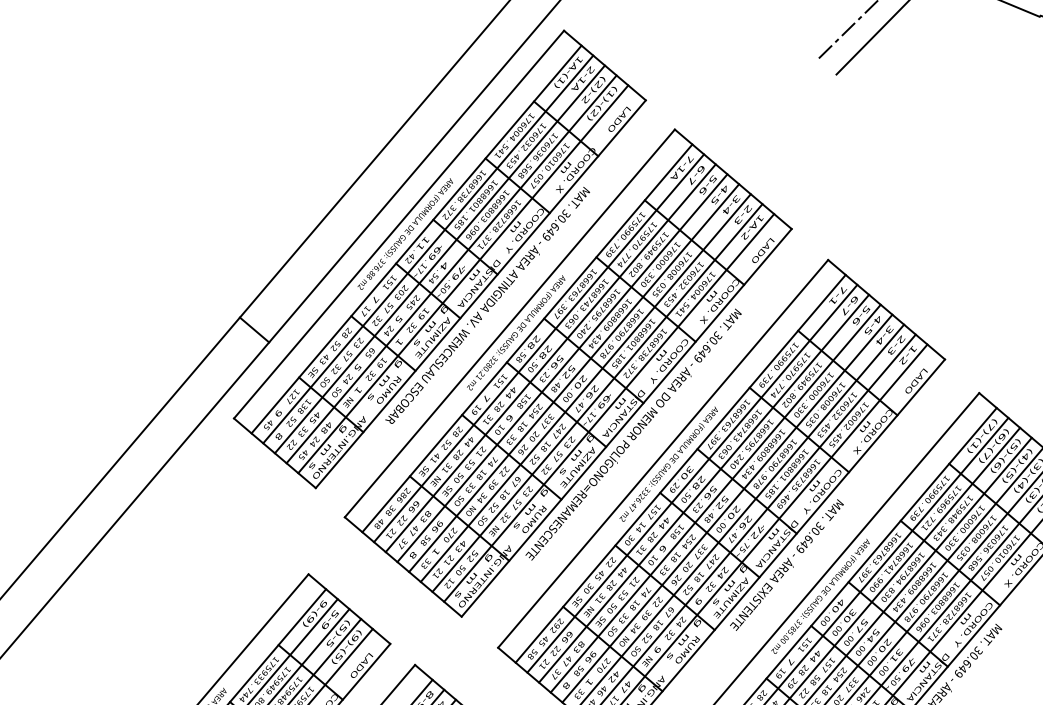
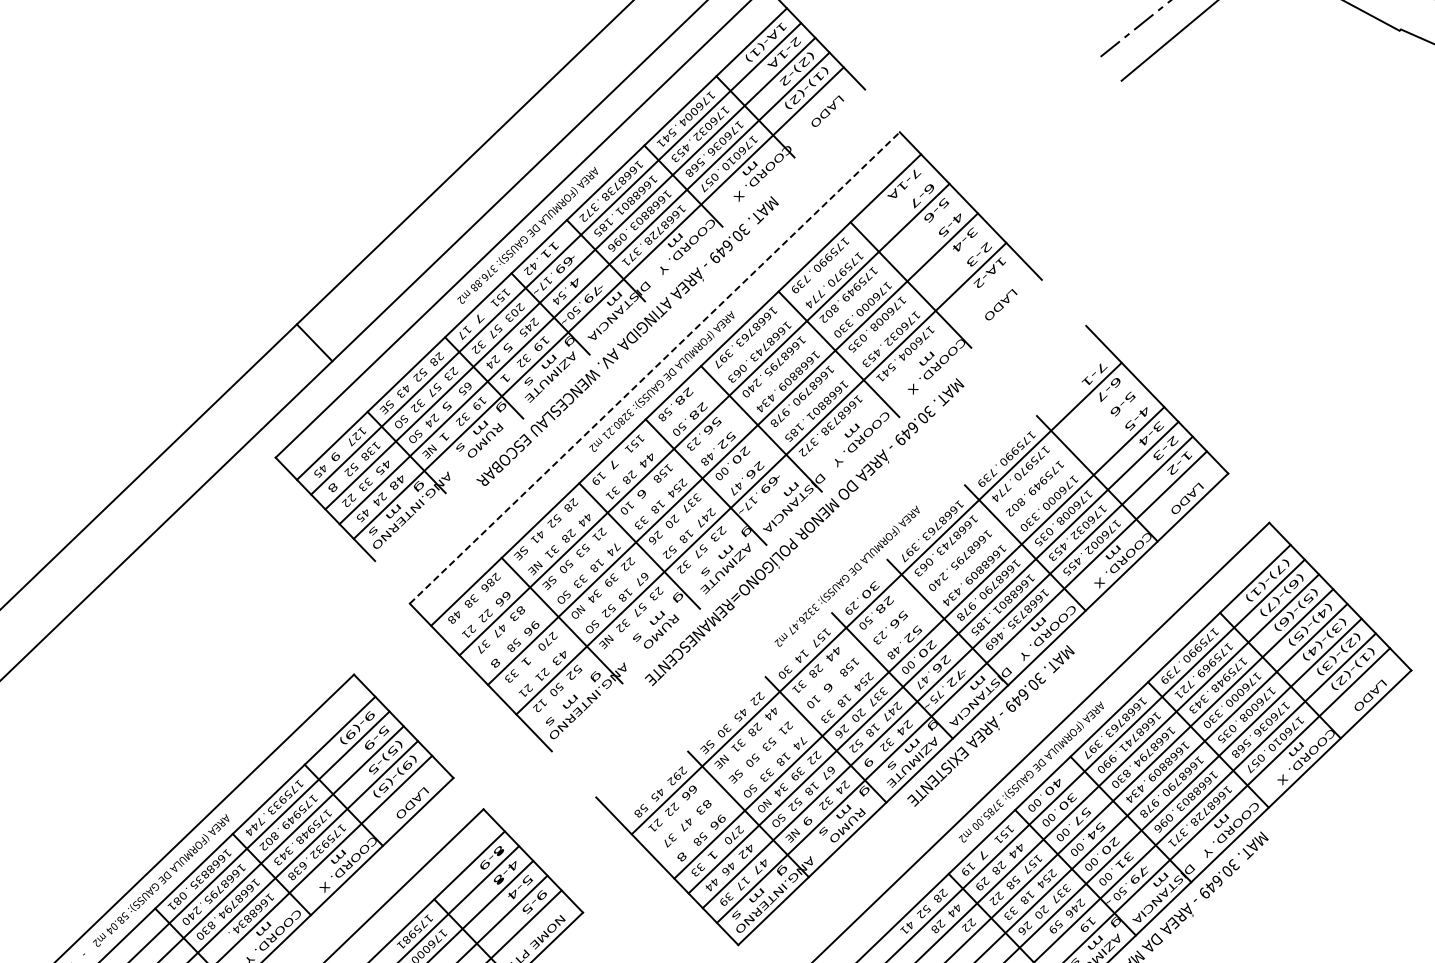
line: (481, 294) -> (620, 325), removed
line: (509, 323) -> (654, 367), solid -> dashed
line: (539, 348) -> (690, 404), removed
line: (562, 368) -> (718, 434), removed
line: (586, 387) -> (747, 463), removed
line: (609, 407) -> (775, 493), removed
line: (626, 422) -> (796, 515), removed
line: (663, 453) -> (841, 561), removed
line: (680, 468) -> (862, 583), removed
line: (703, 488) -> (890, 613), removed
line: (715, 498) -> (905, 627), removed

